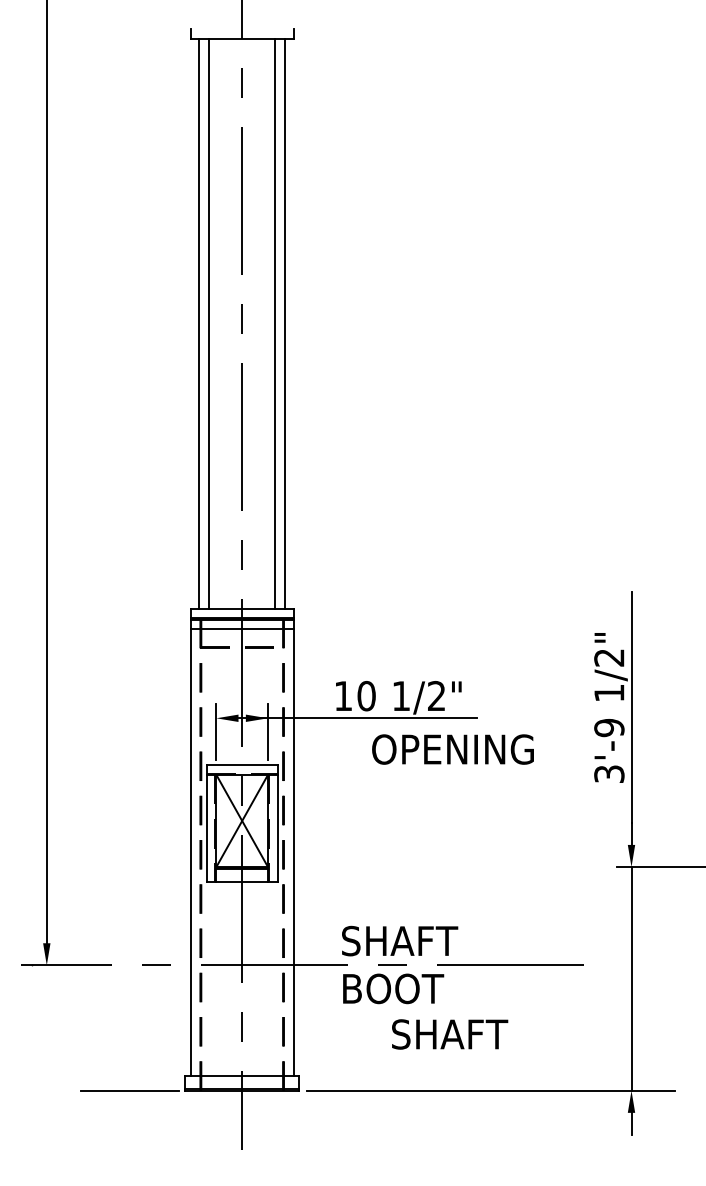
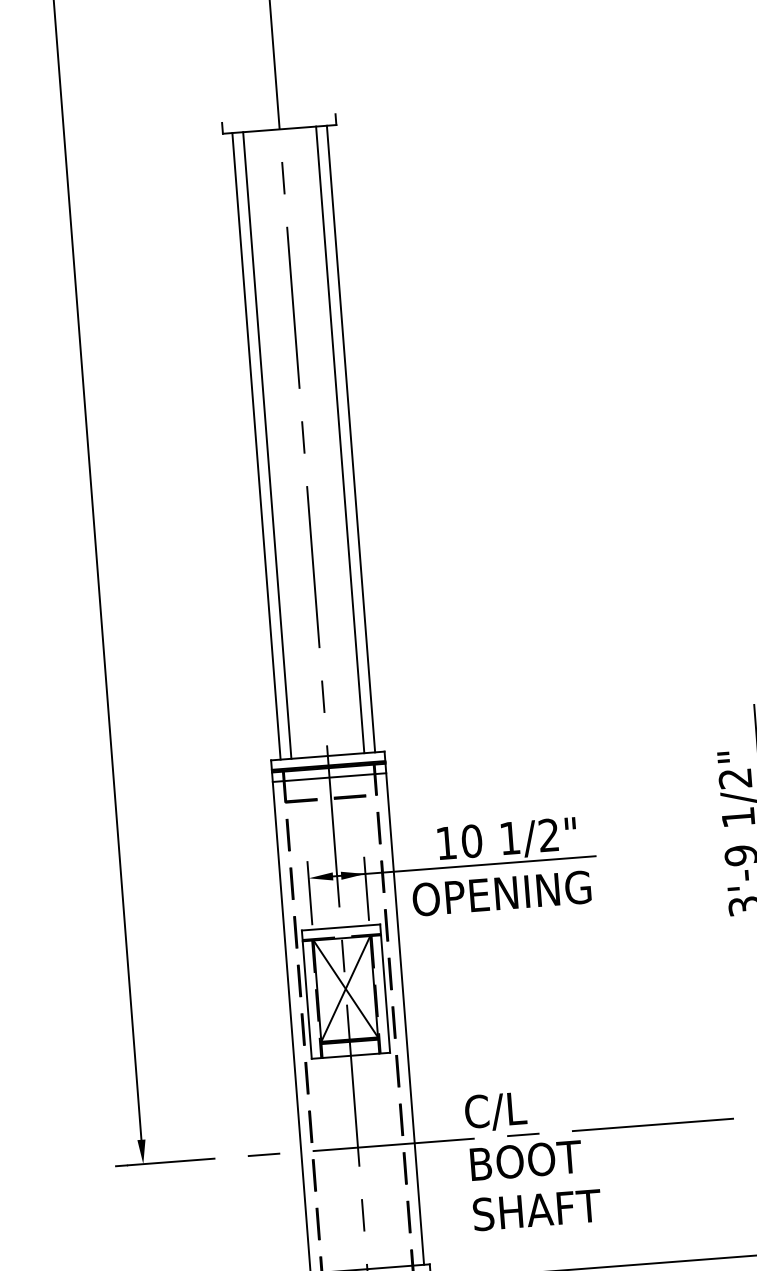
text: (452, 749) -> (501, 893), moved
text: (399, 942) -> (528, 1109), SHAFT -> C/L
text: (450, 1034) -> (537, 1210), moved

